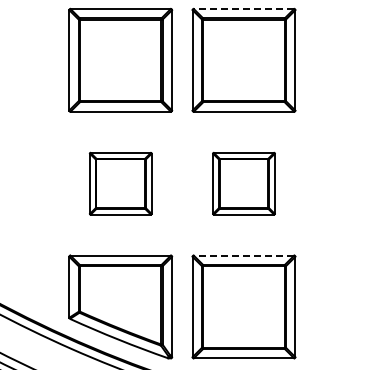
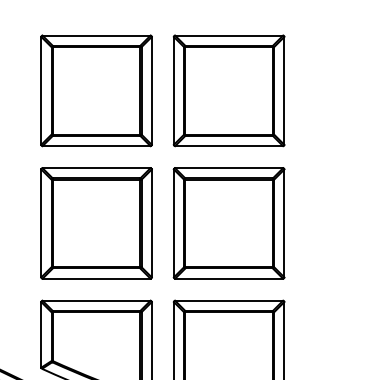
line: (243, 8) -> (228, 35), dashed -> solid
part: (120, 183) -> (96, 223), size x1.67
part: (243, 183) -> (228, 223), size x1.67
line: (243, 255) -> (228, 300), dashed -> solid

